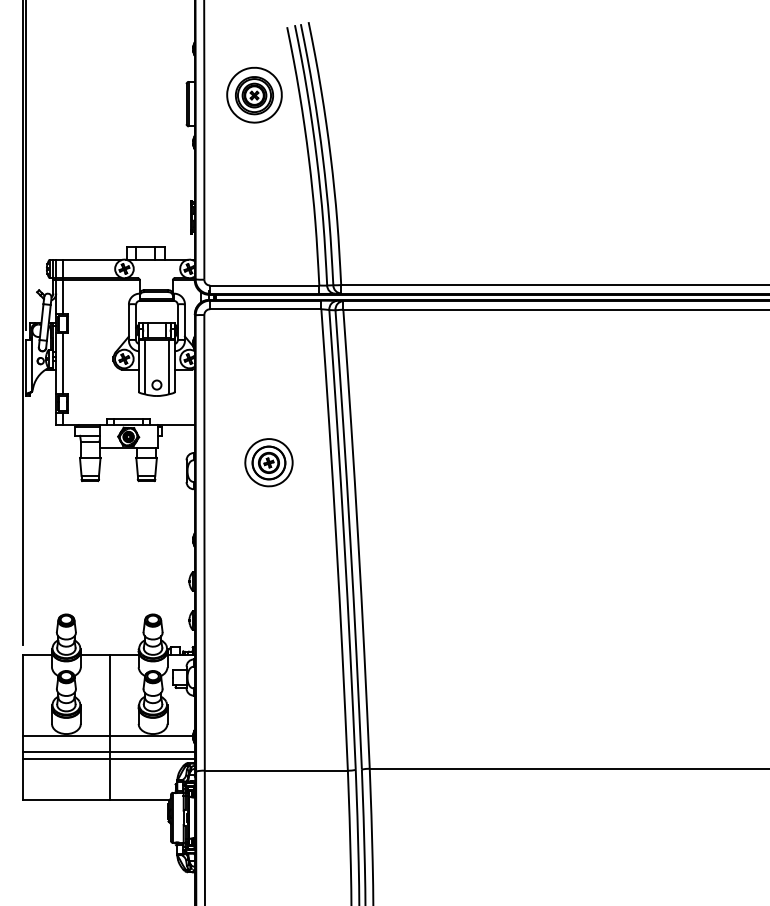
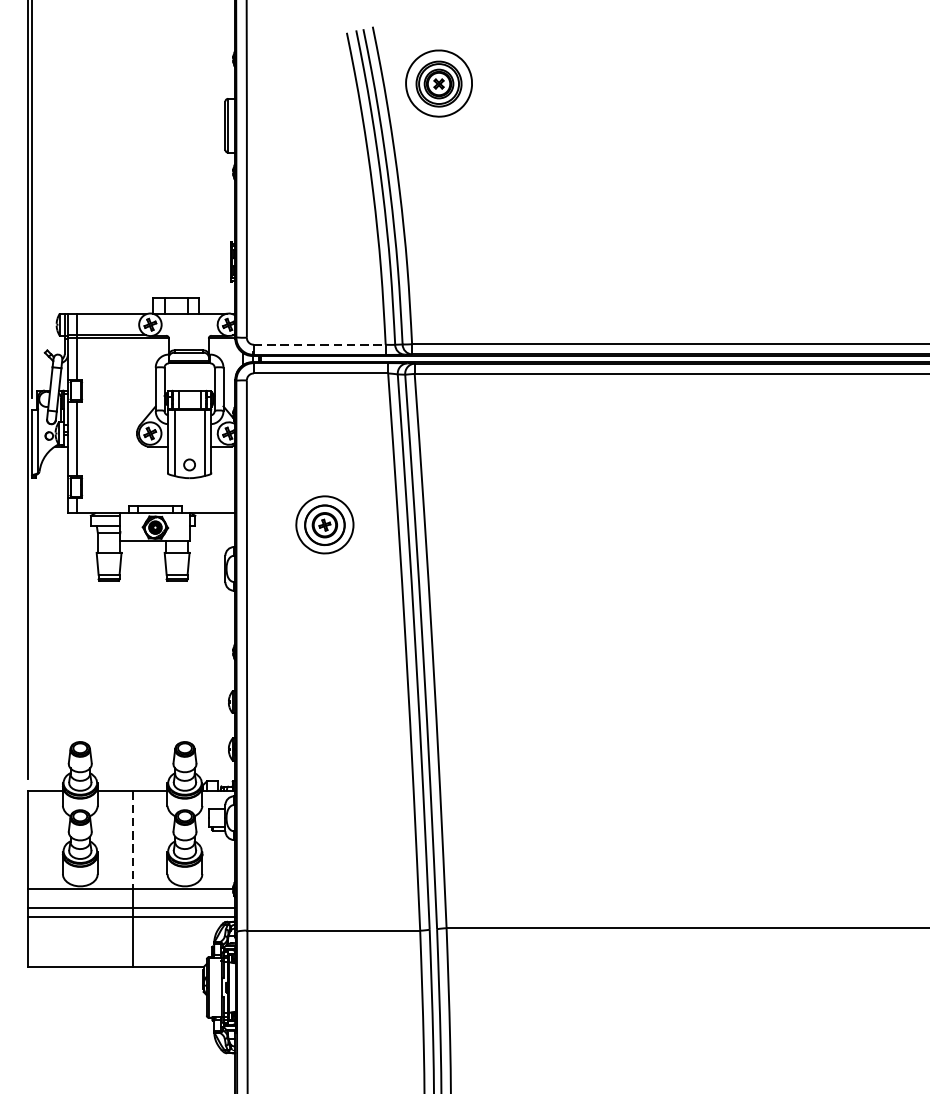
part: (254, 94) -> (439, 82), moved
line: (264, 285) -> (319, 344), solid -> dashed
part: (268, 462) -> (324, 524), moved
line: (109, 696) -> (132, 841), solid -> dashed

